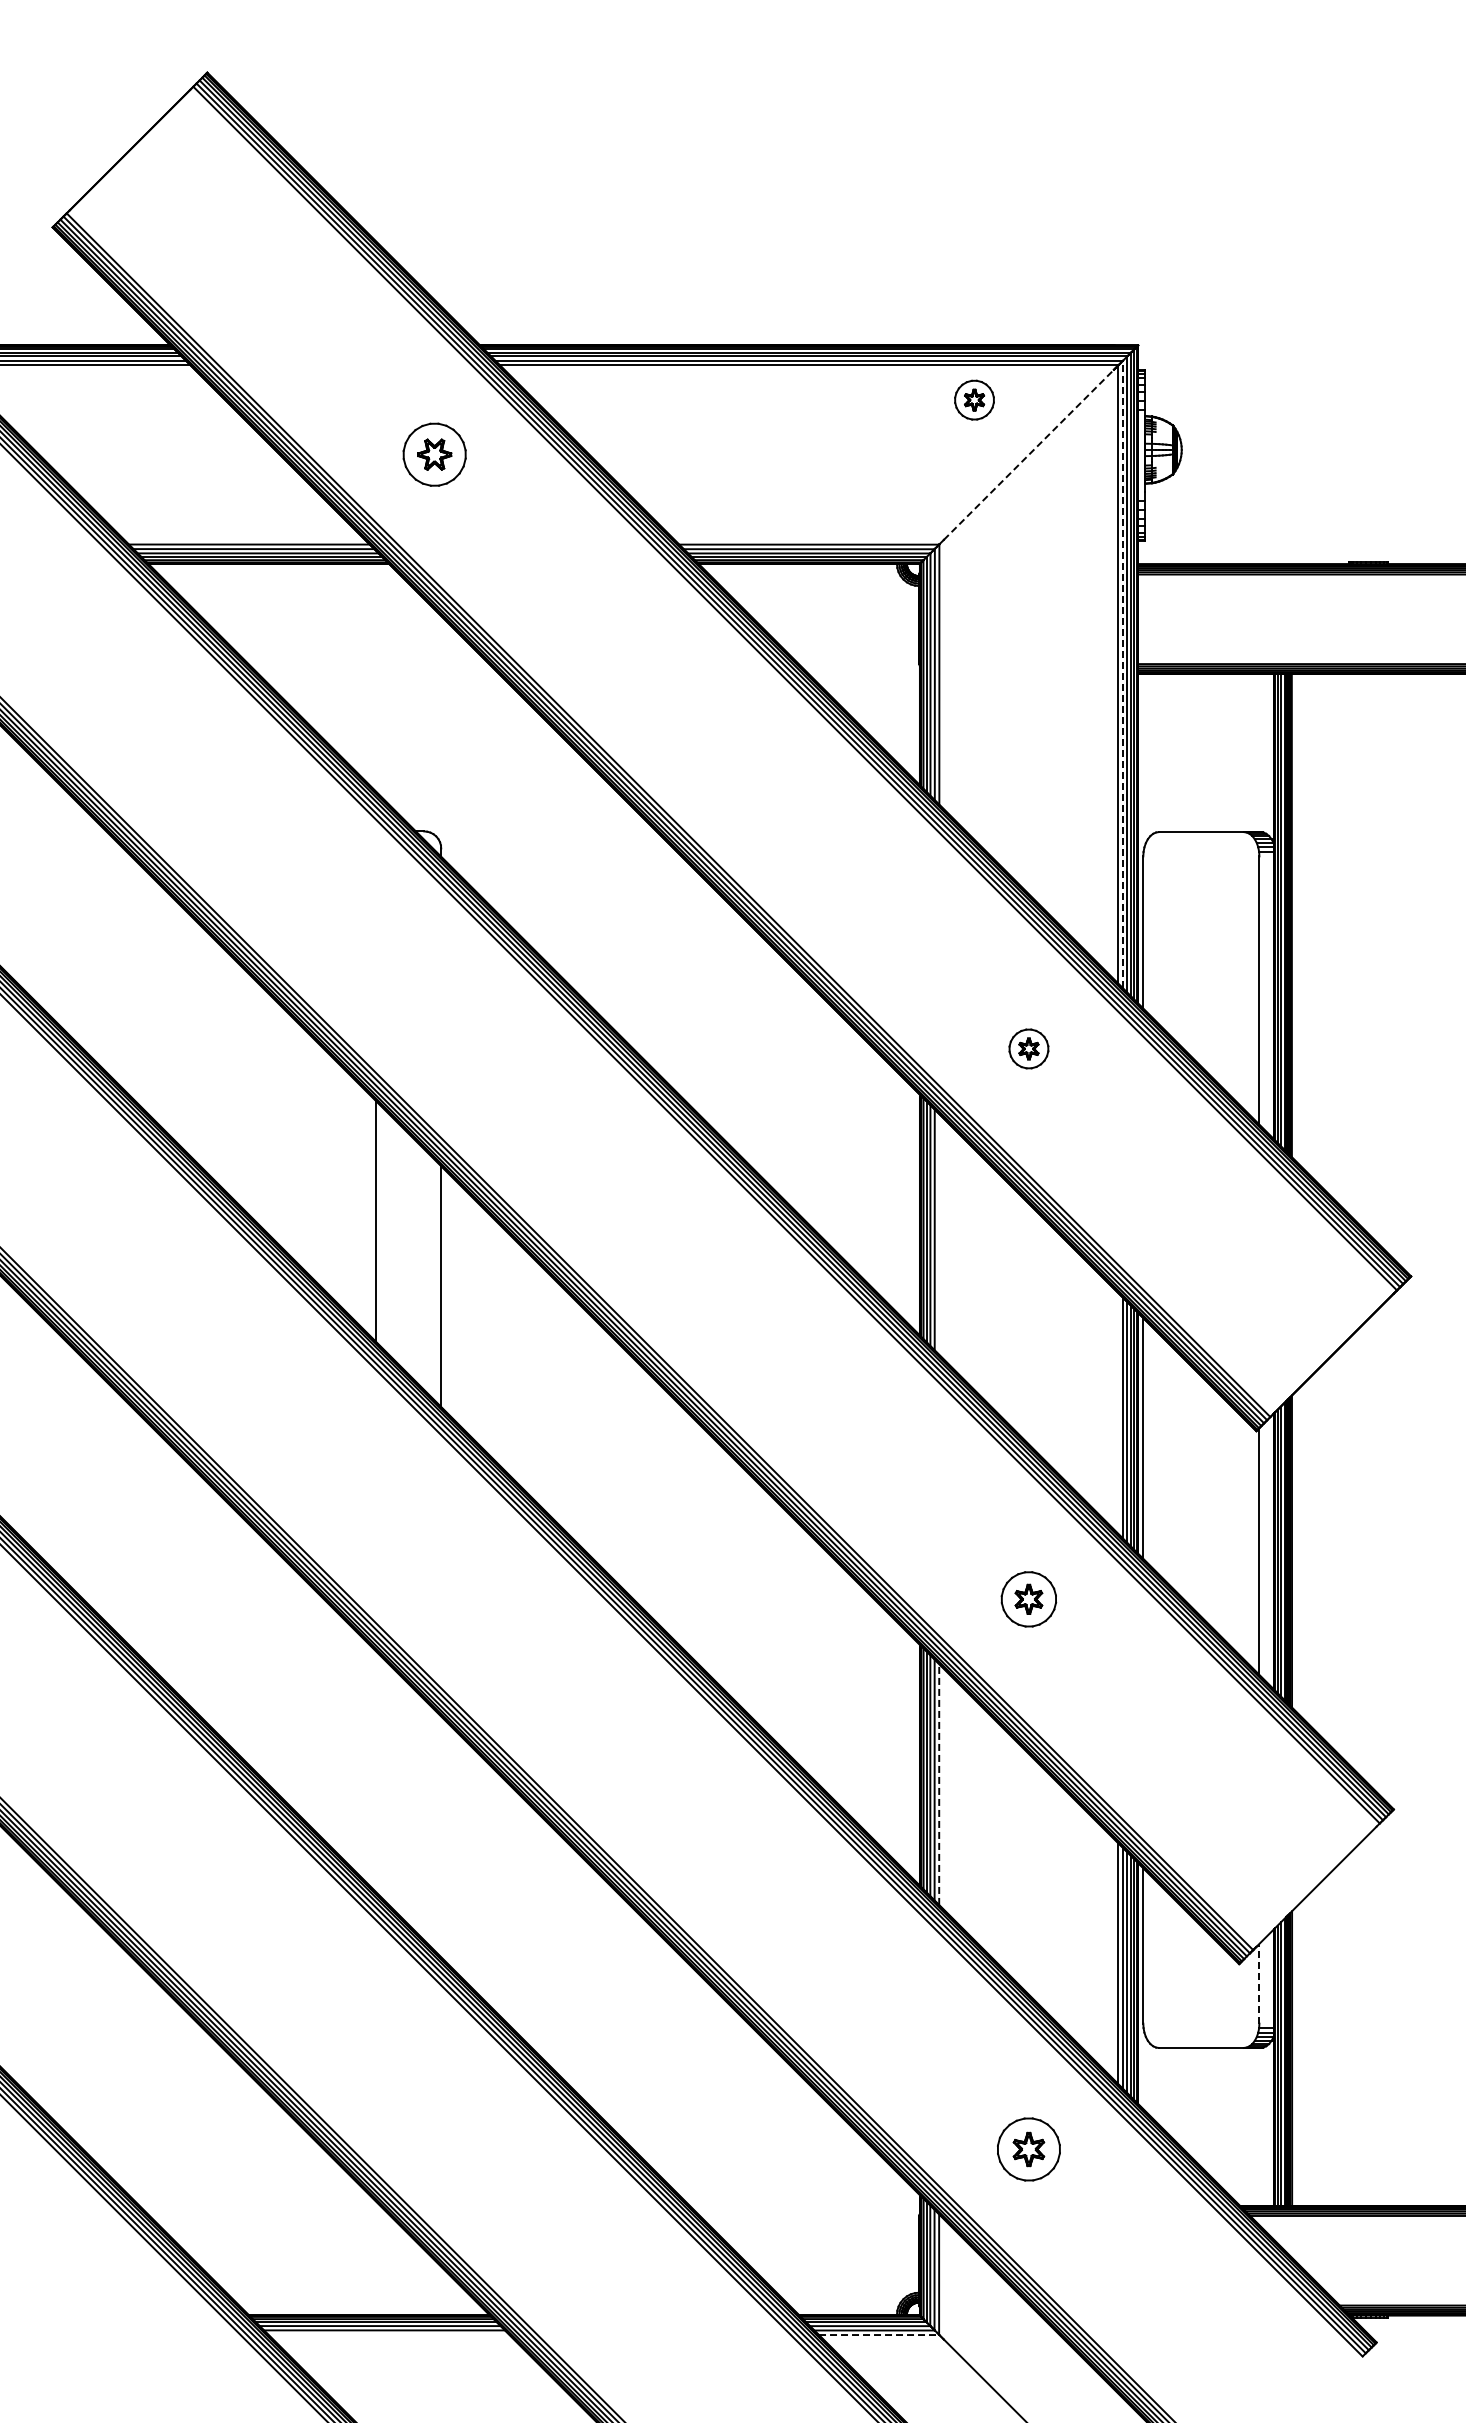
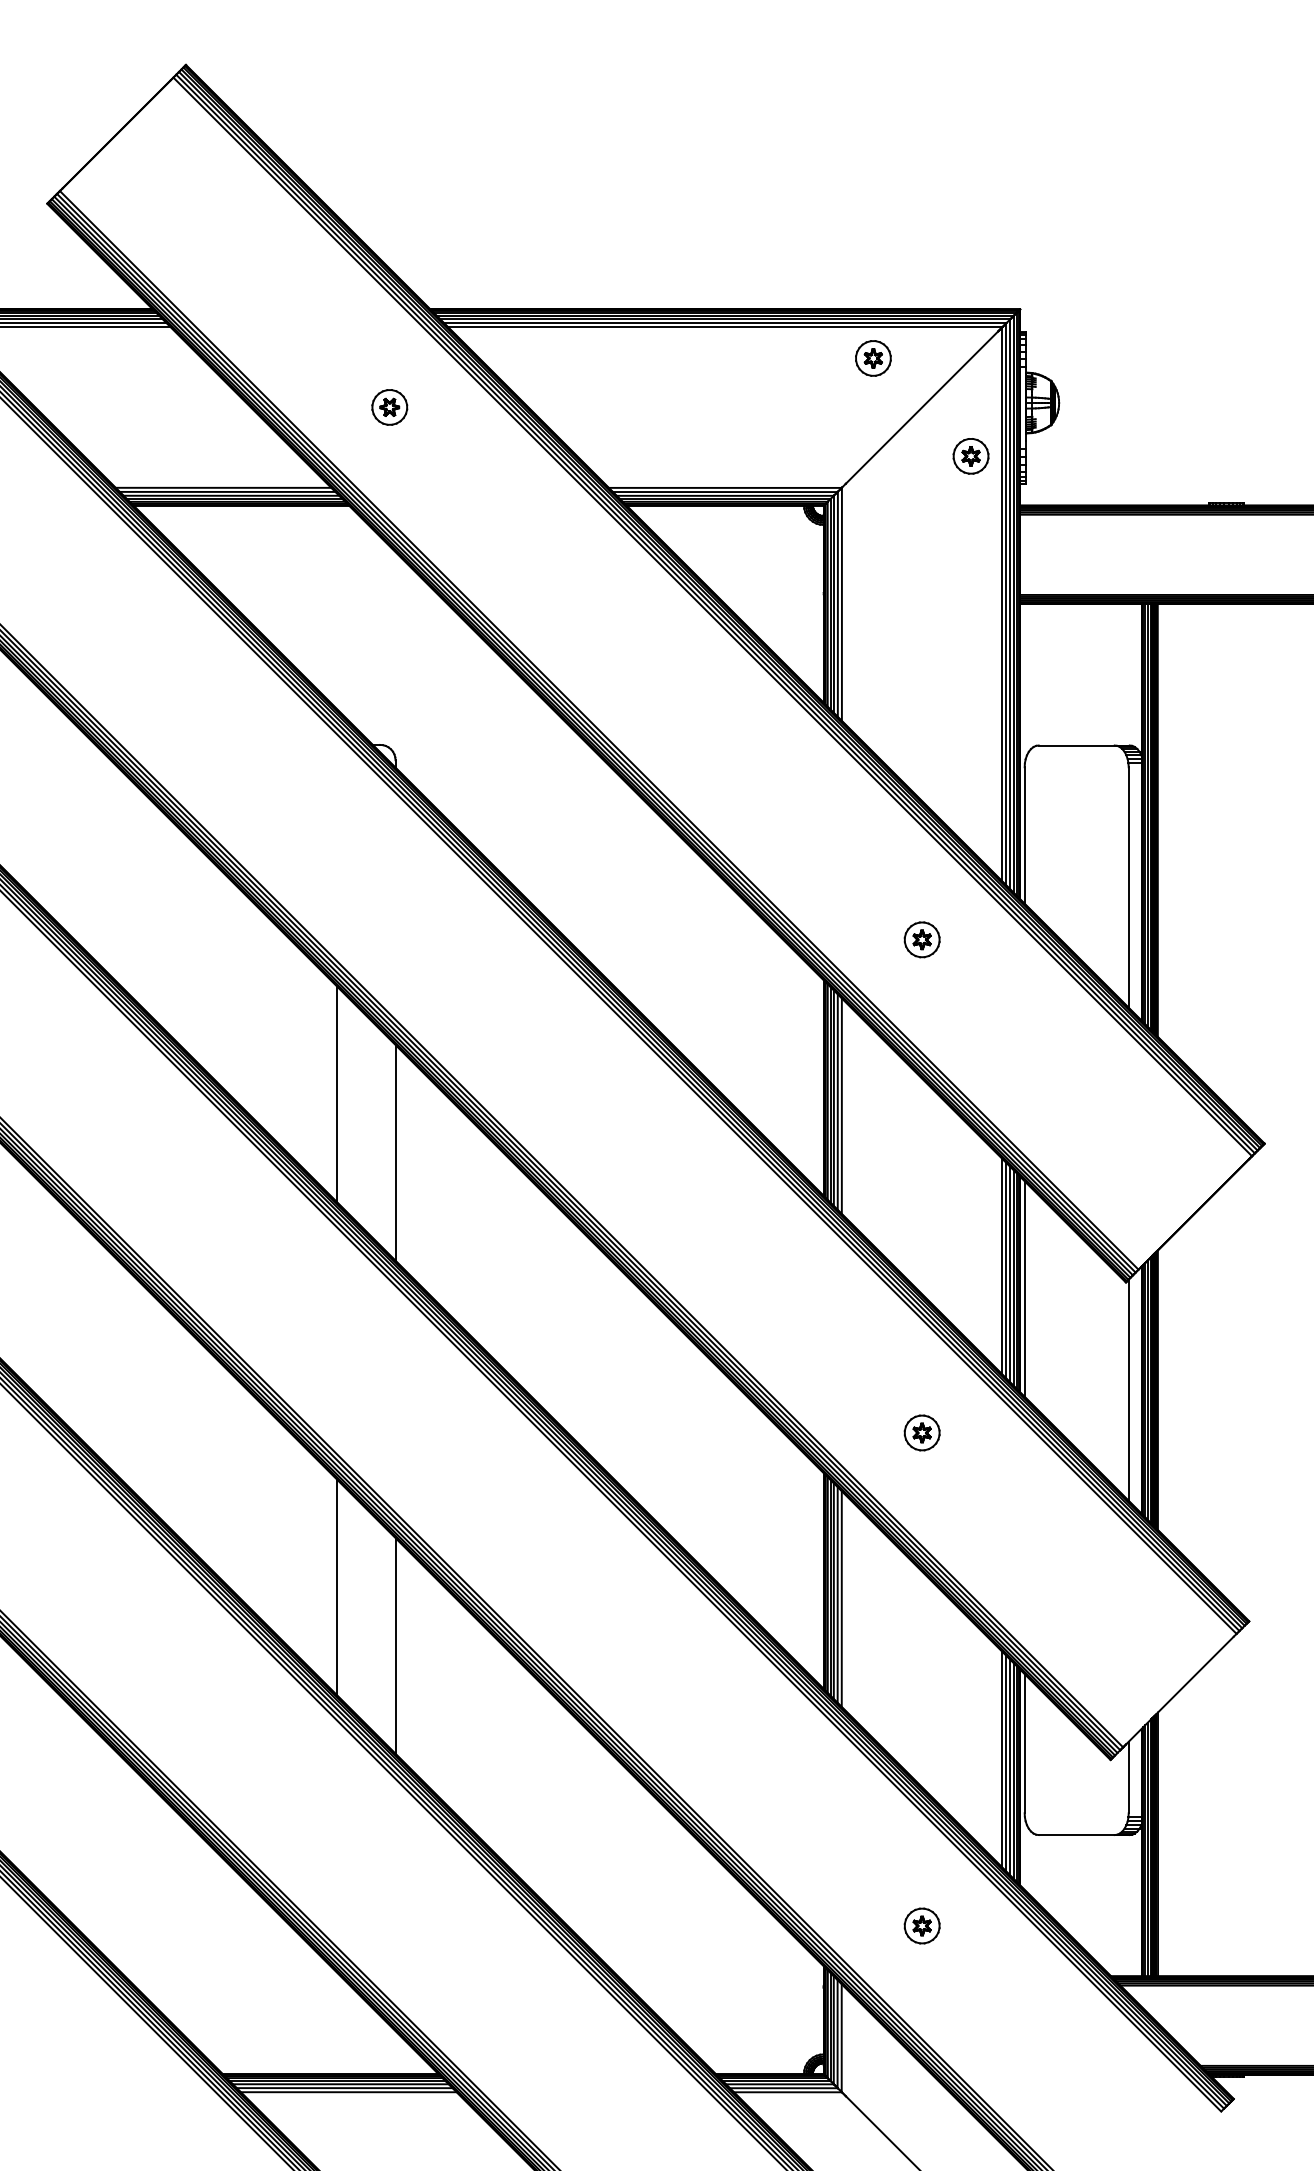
part: (434, 454) -> (389, 407), size x0.62
line: (1029, 454) -> (922, 407), dashed -> solid
part: (1083, 509) -> (971, 456), added
line: (1122, 674) -> (1006, 604), dashed -> solid
line: (939, 1234) -> (842, 1106), added
line: (1118, 1413) -> (1002, 1266), added
part: (1028, 1598) -> (921, 1432), size x0.71
line: (375, 1770) -> (336, 1586), added
line: (939, 1784) -> (842, 1598), dashed -> solid
line: (441, 1836) -> (395, 1645), added
line: (1259, 1983) -> (1128, 1777), dashed -> solid
part: (1028, 2149) -> (921, 1926), size x0.62
line: (388, 2334) -> (348, 2091), added
line: (879, 2335) -> (788, 2092), dashed -> solid

